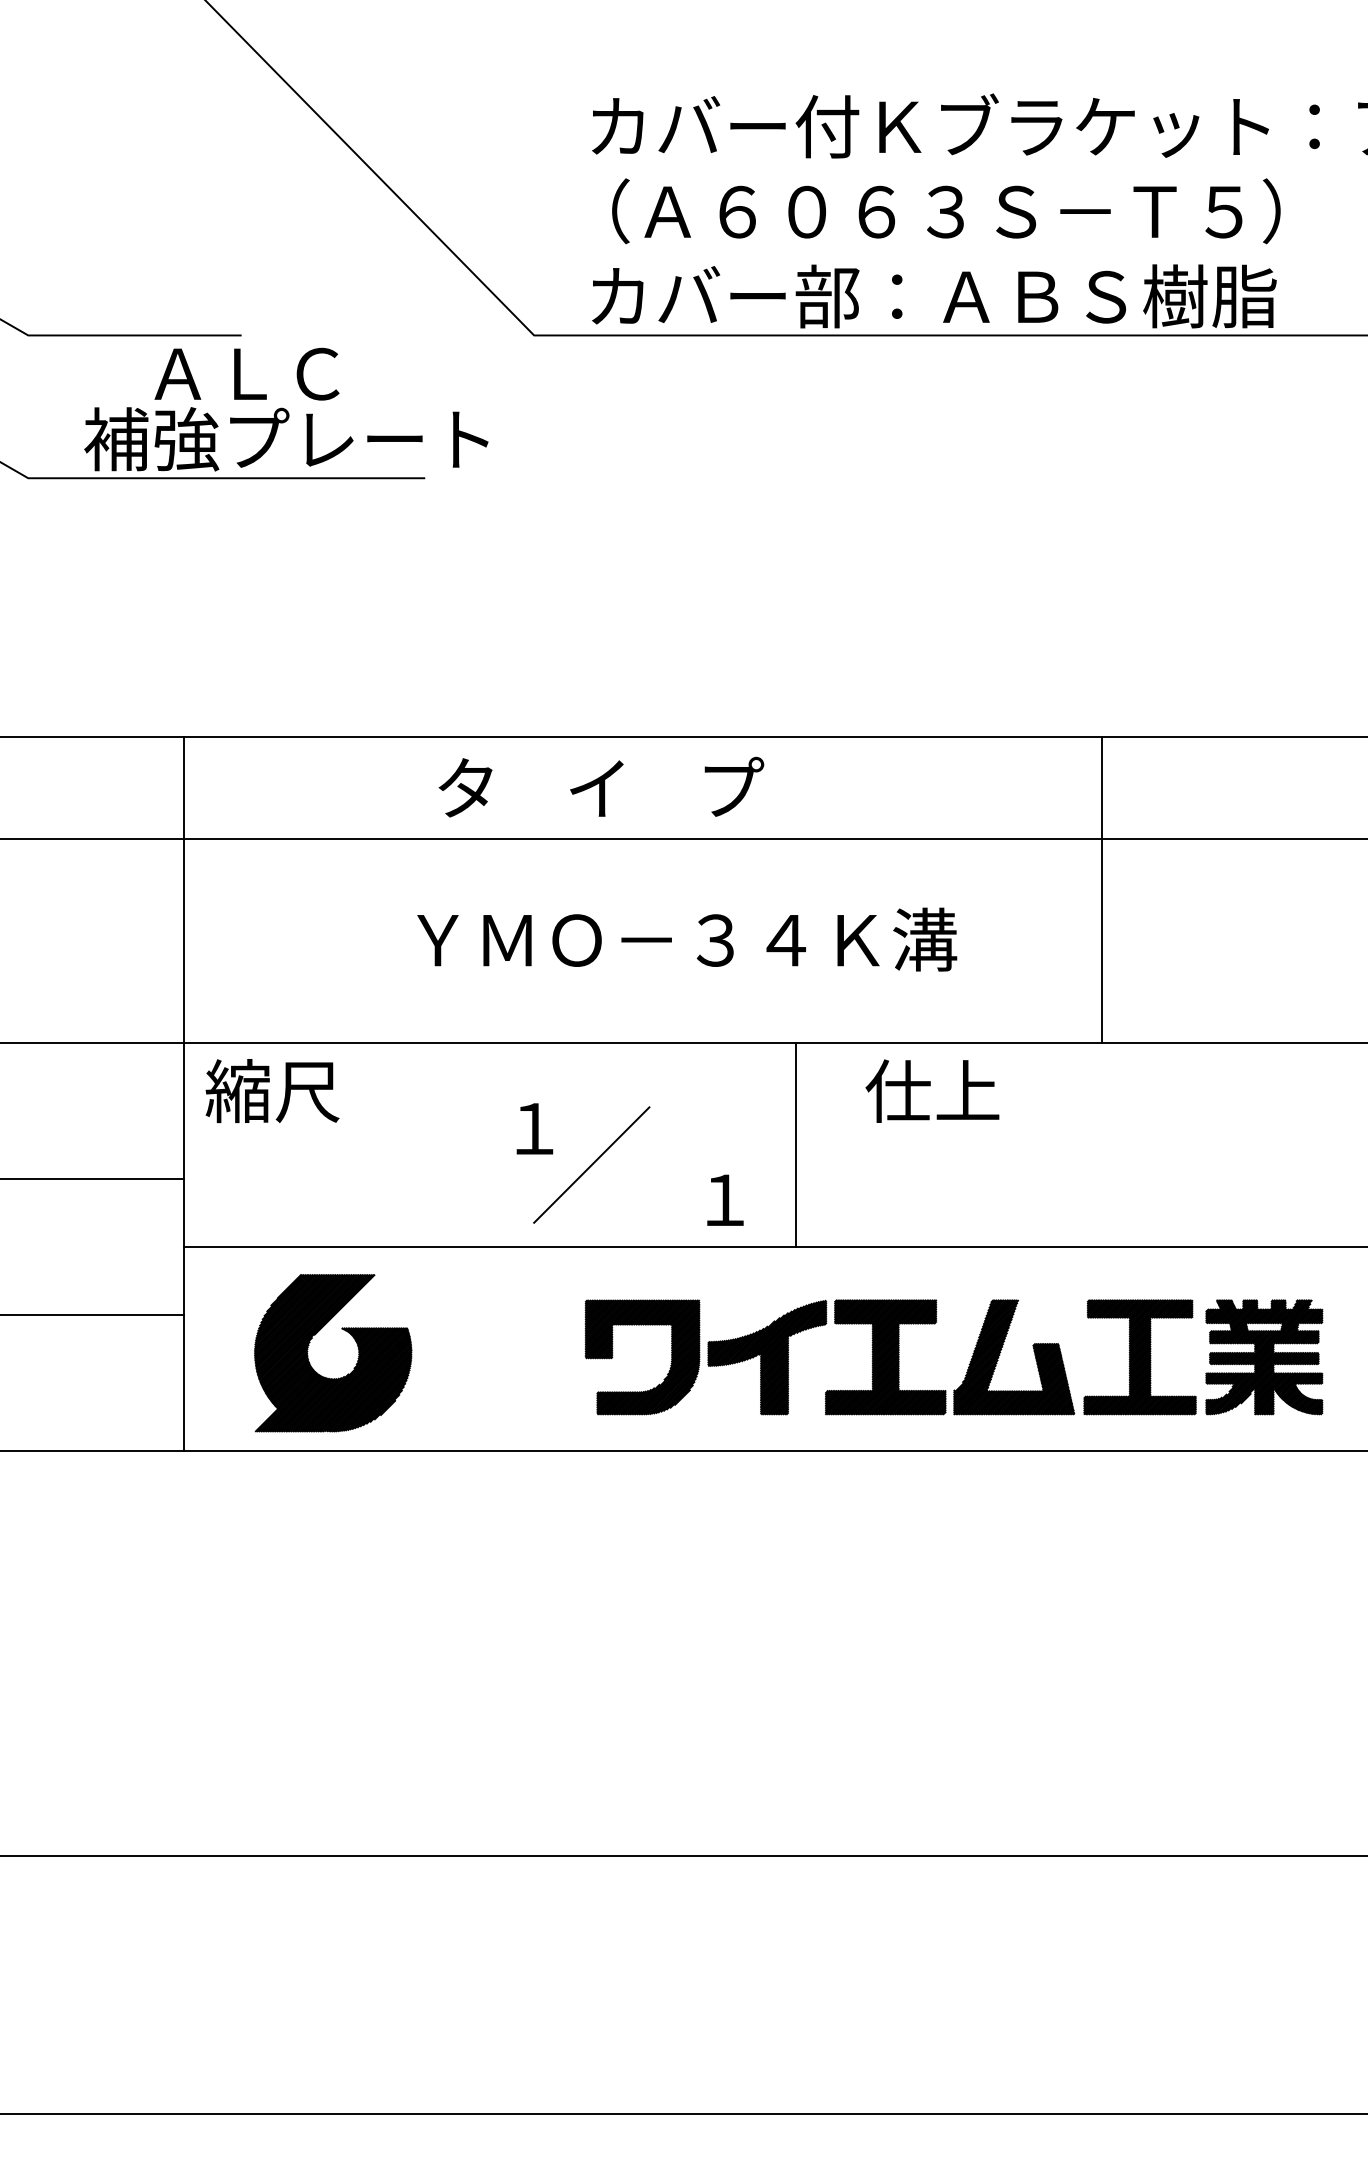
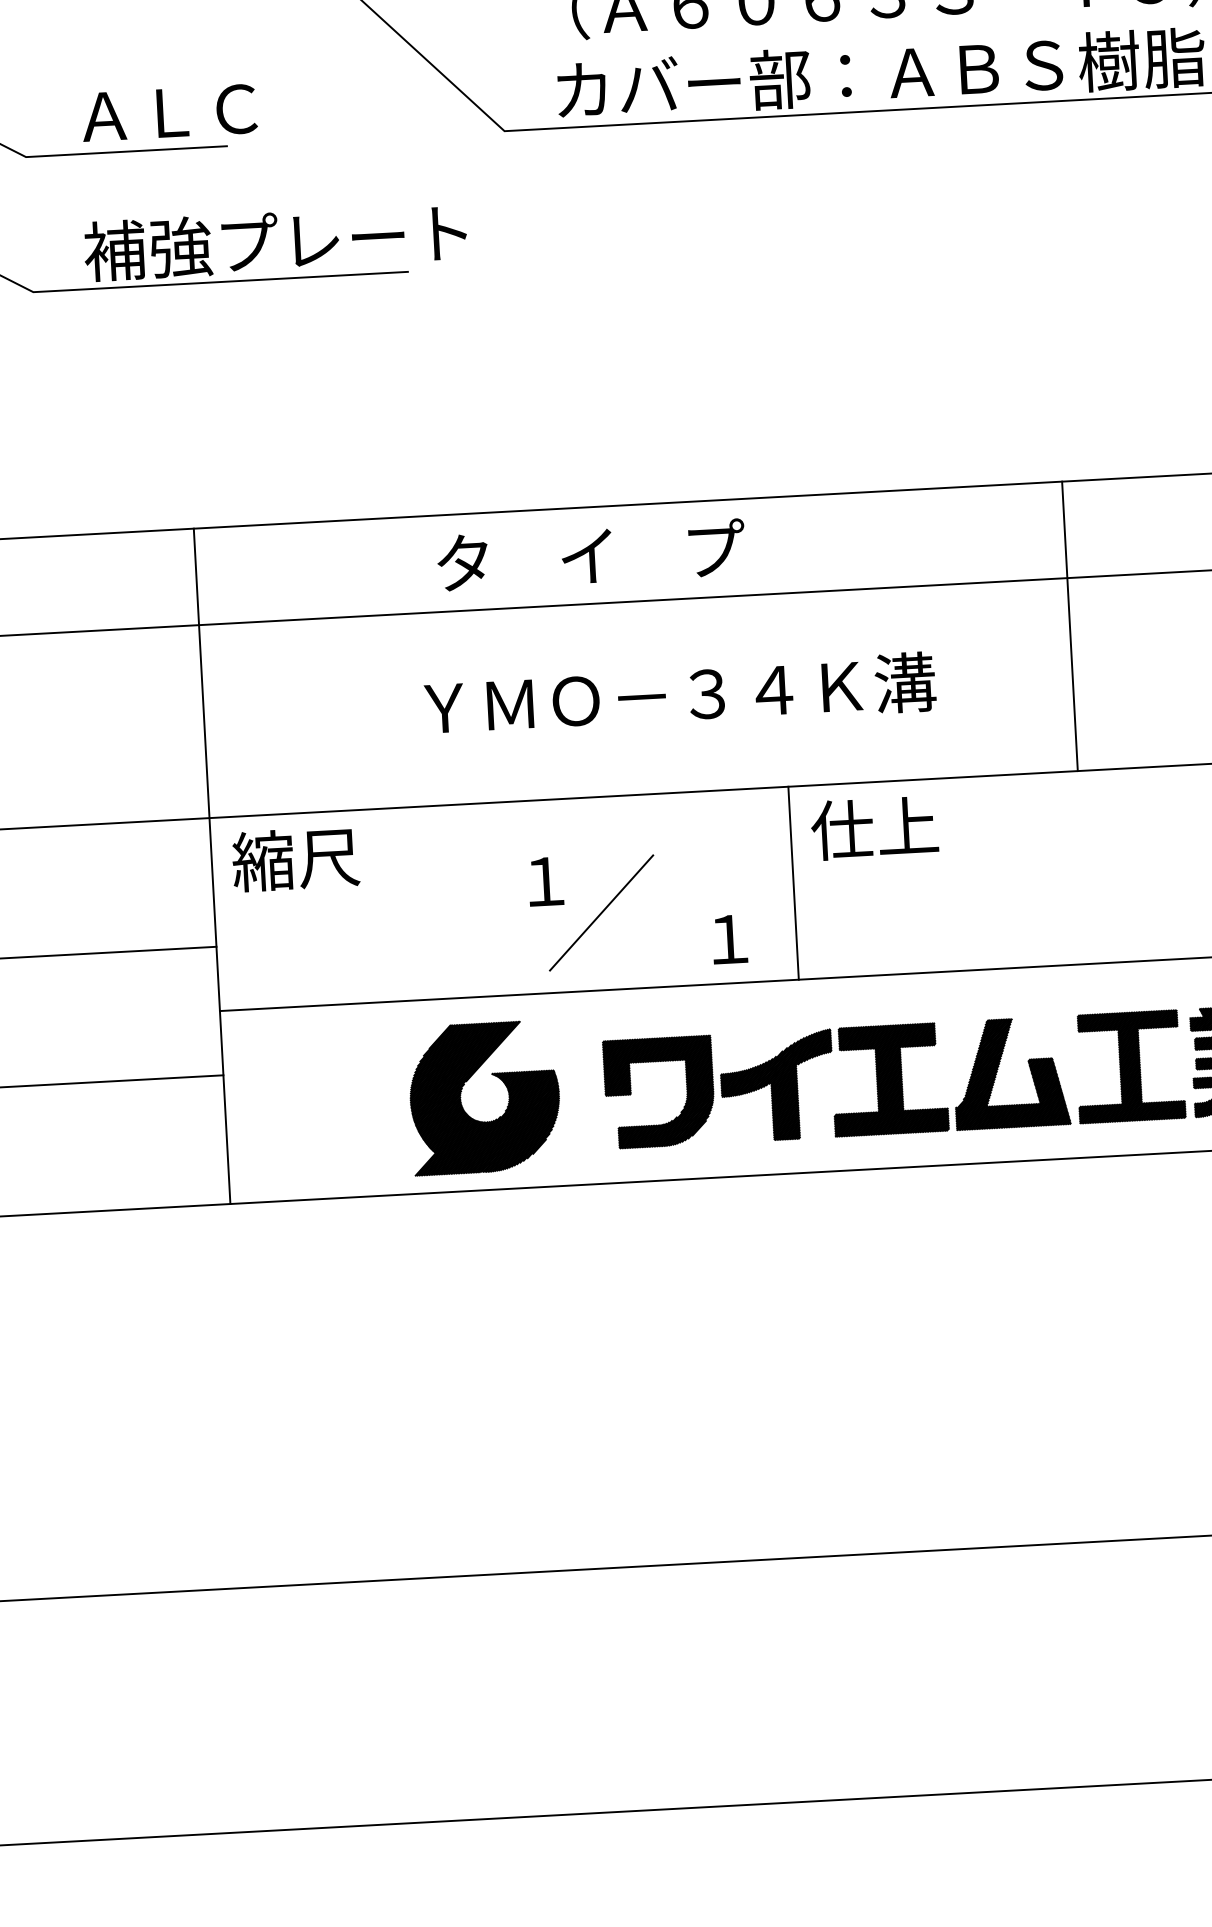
text: (246, 373) -> (168, 112), moved
text: (932, 1090) -> (874, 827), moved
part: (357, 1358) -> (508, 1101), moved

